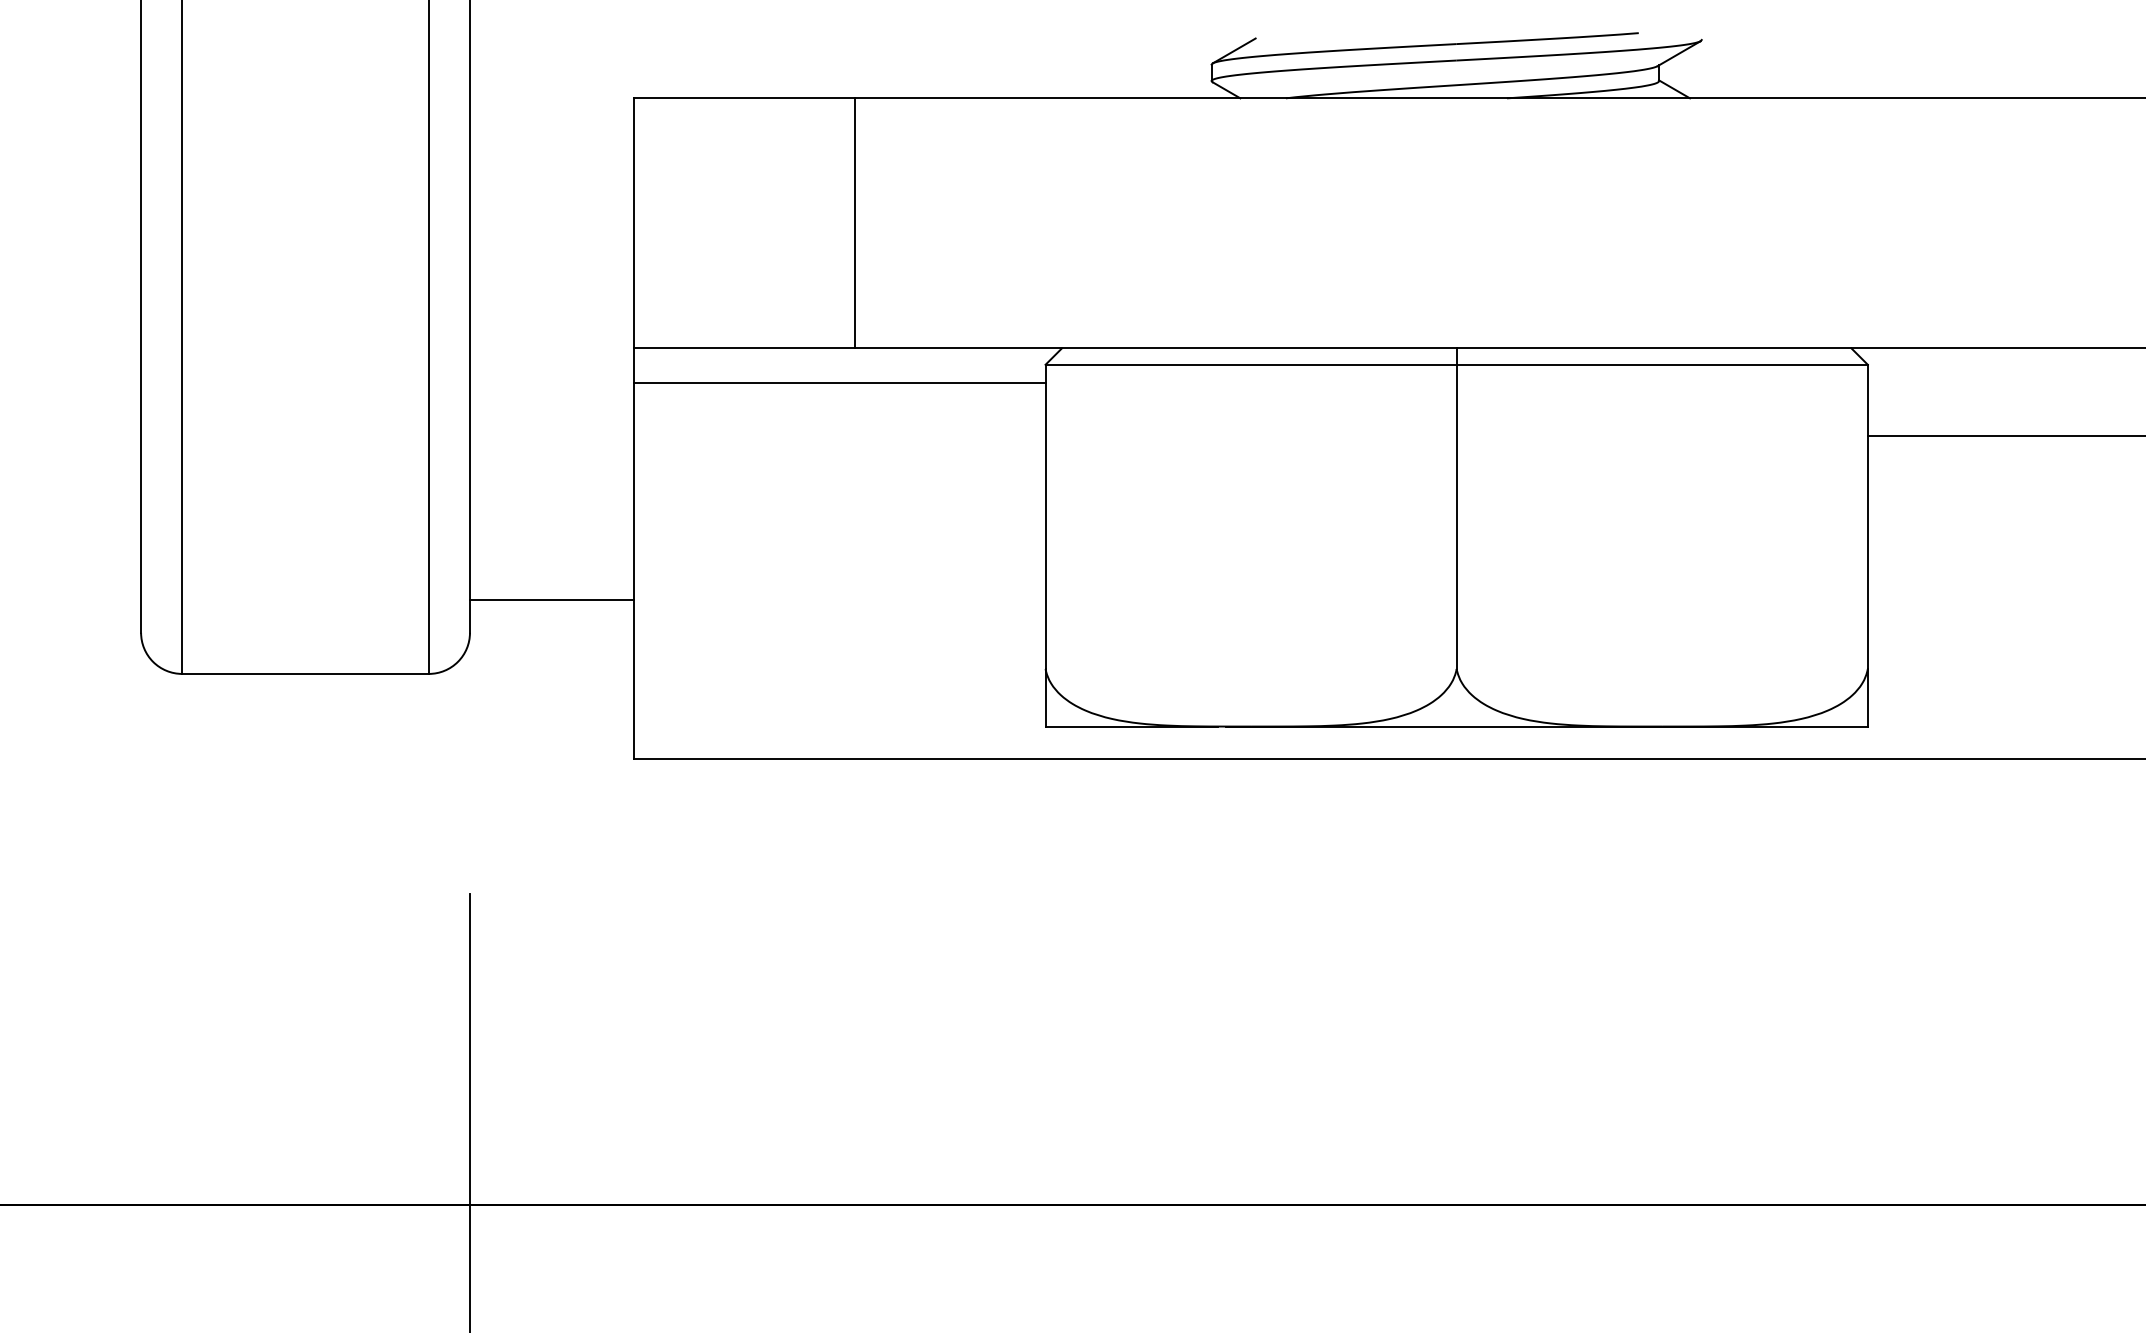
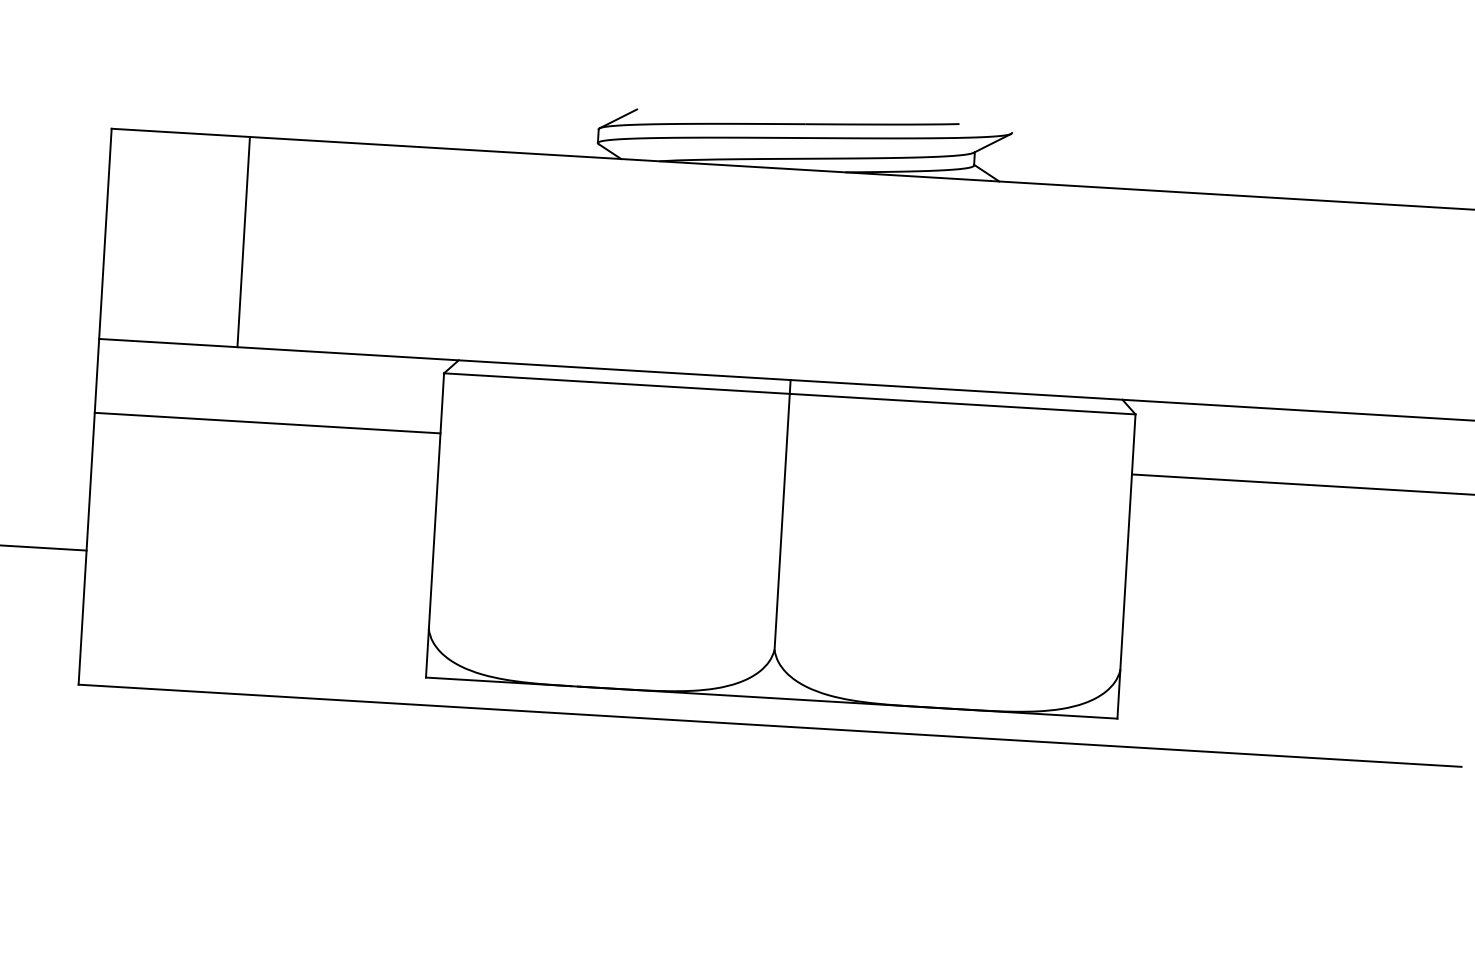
line: (854, 223) -> (243, 242), moved
line: (839, 383) -> (267, 423), moved

